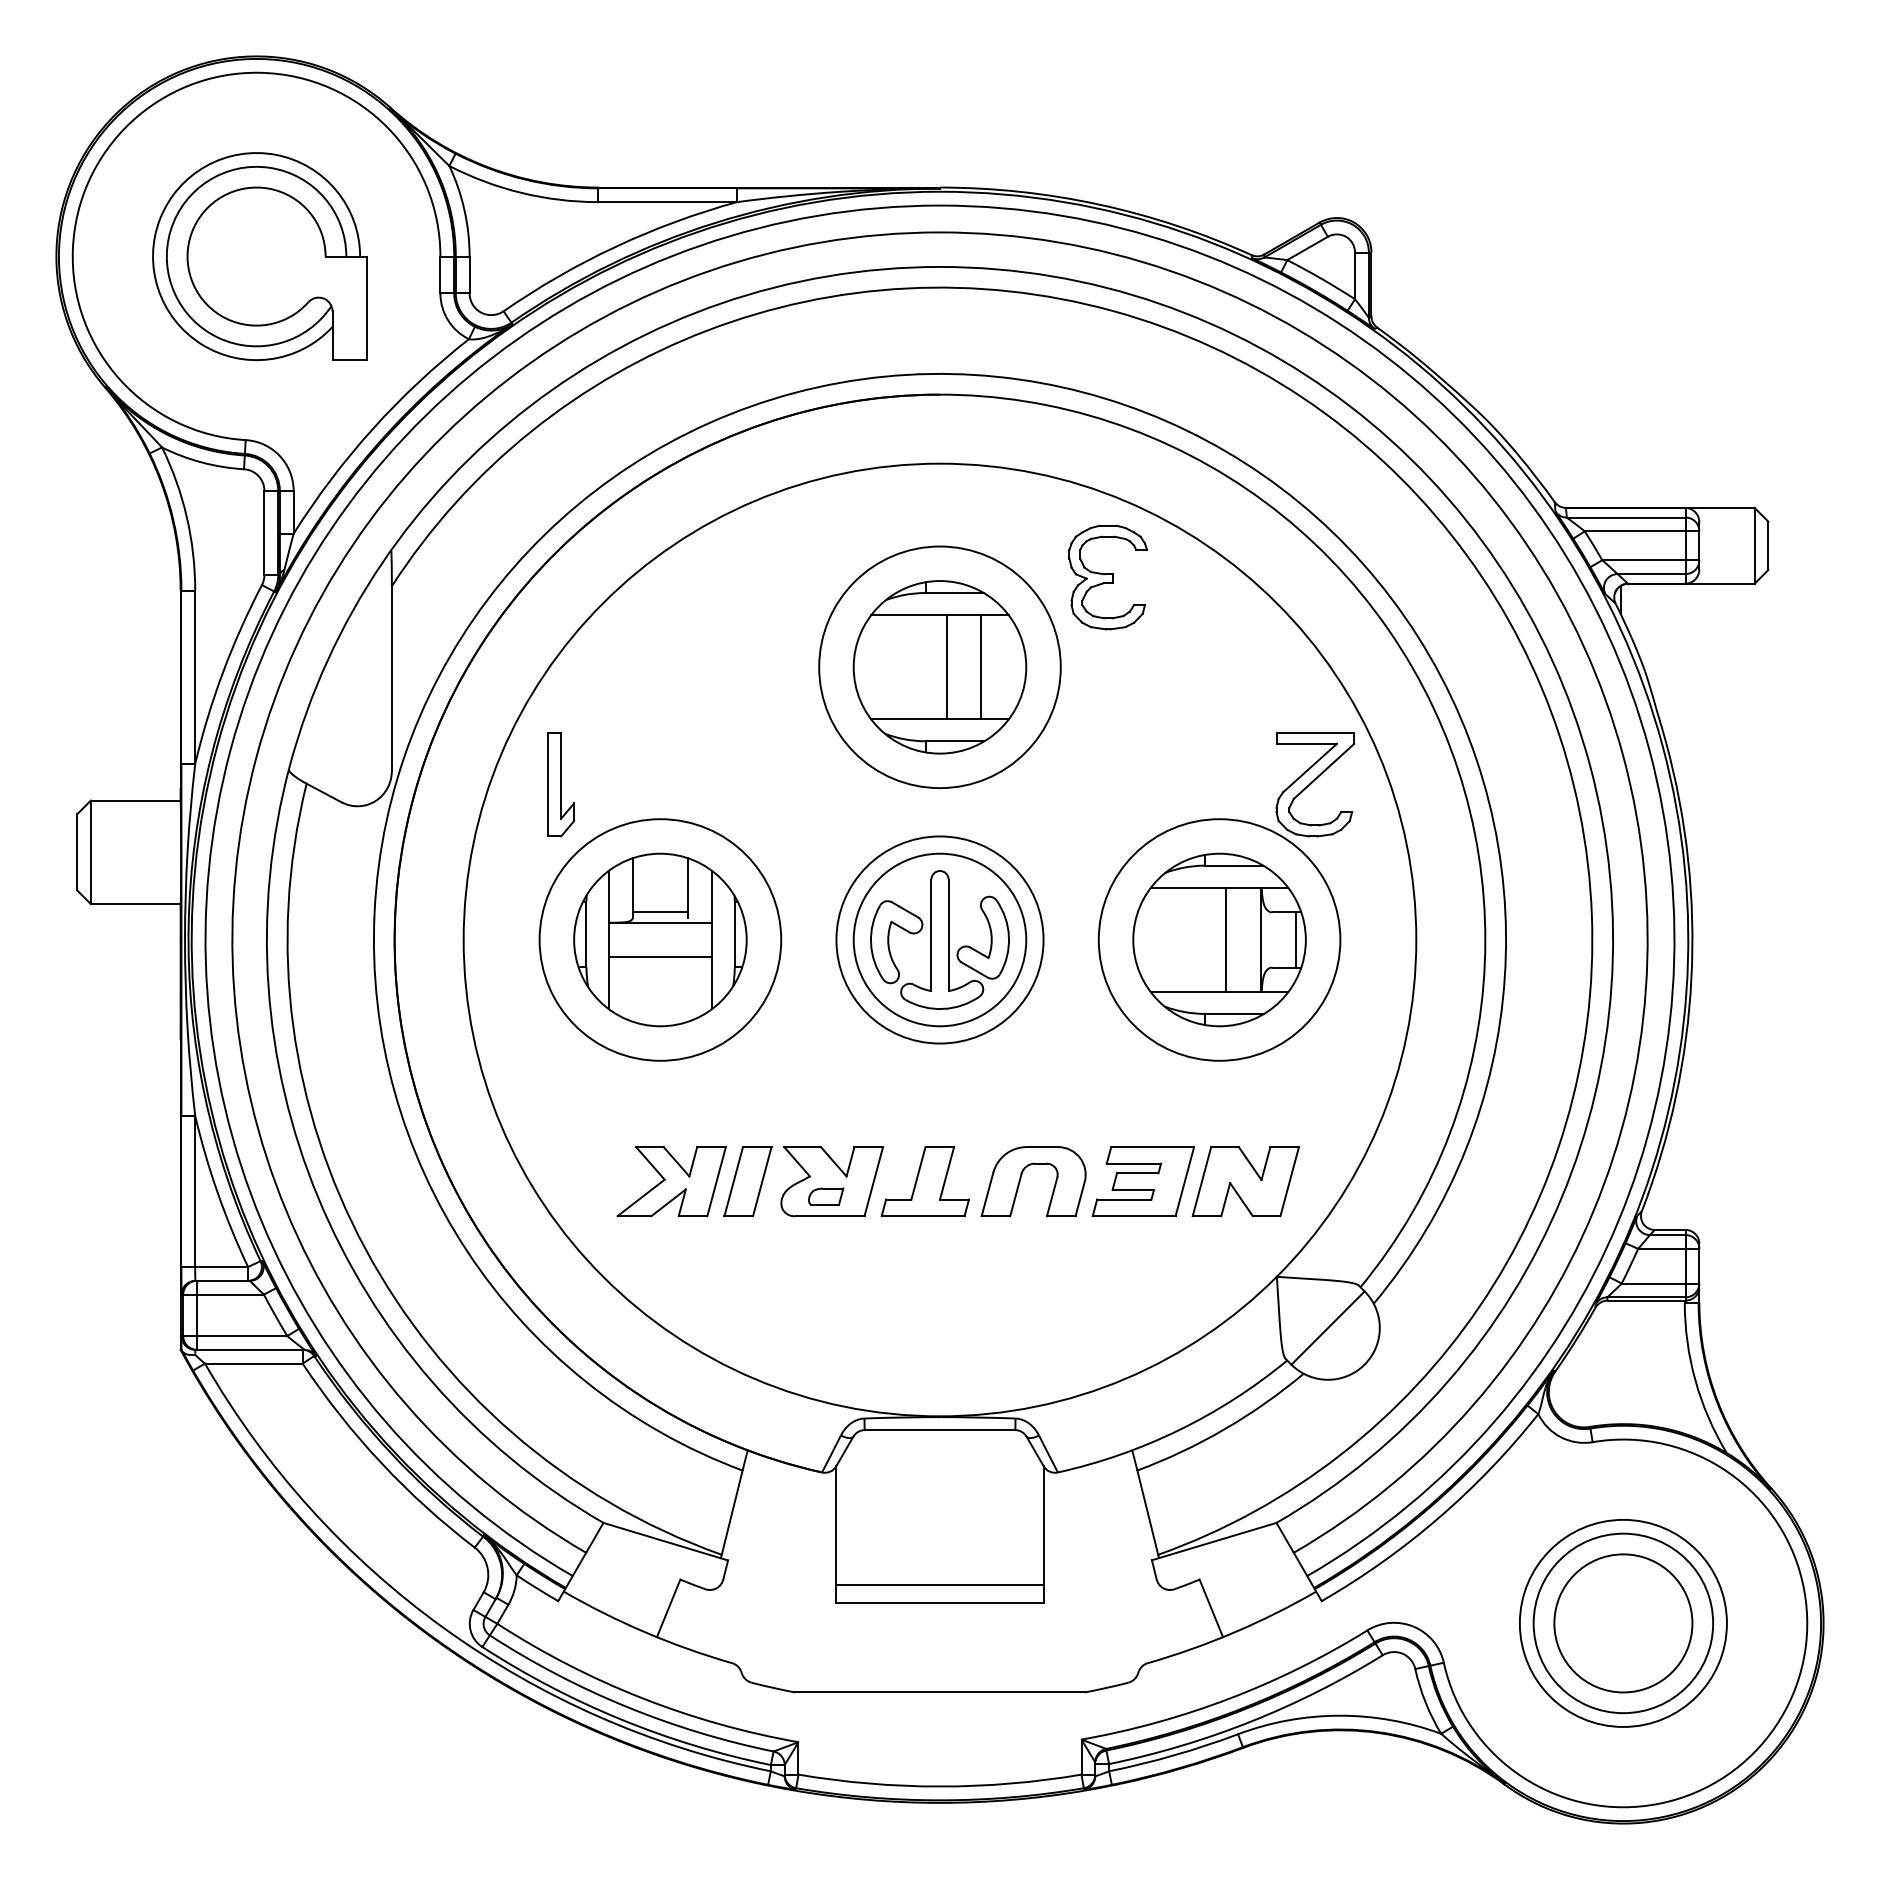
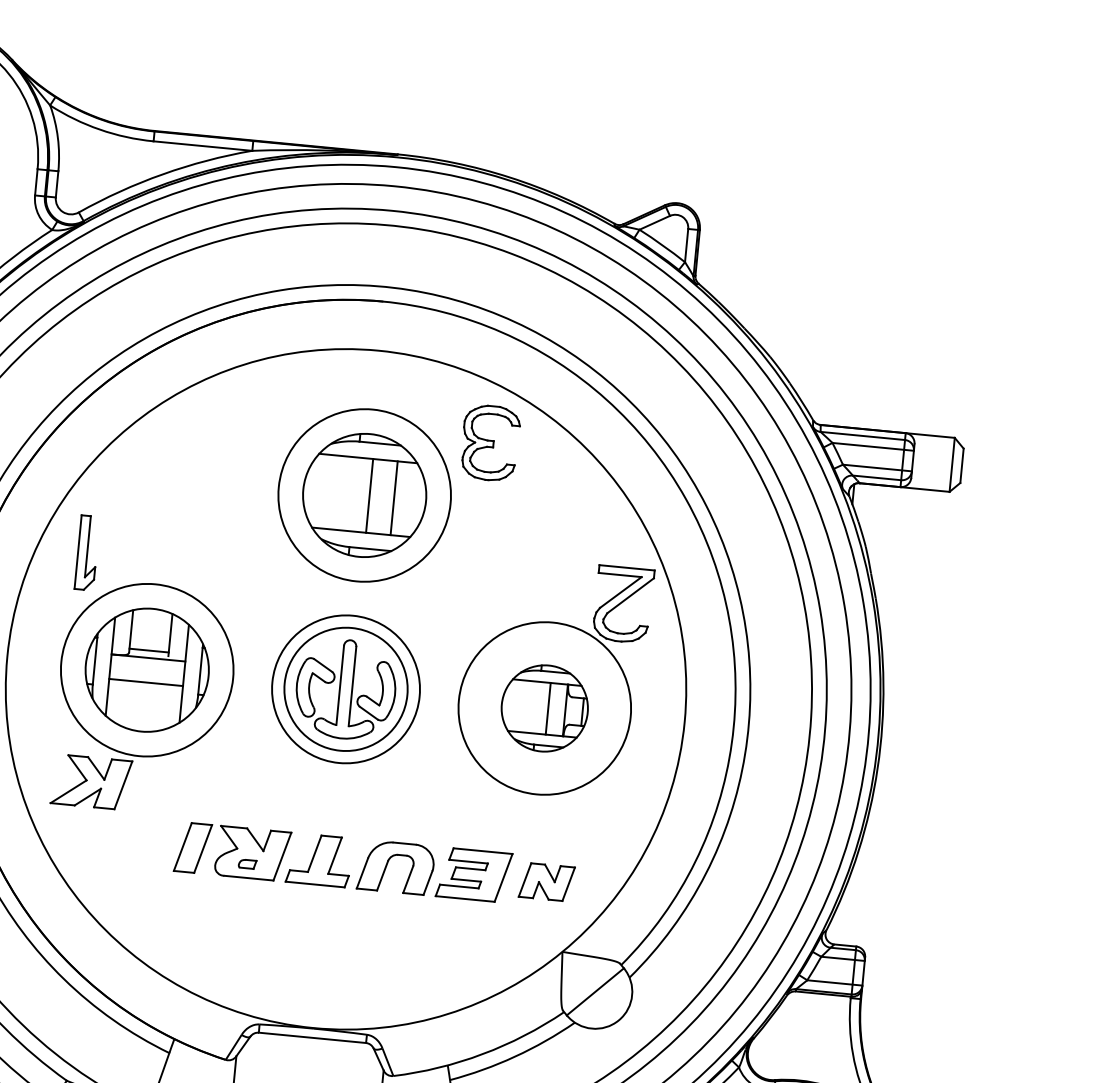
part: (1219, 939) -> (544, 708), size x0.7
part: (671, 1181) -> (91, 782), moved
part: (1245, 1181) -> (546, 881), size x0.7
part: (826, 1196) -> (247, 863), size x0.7

